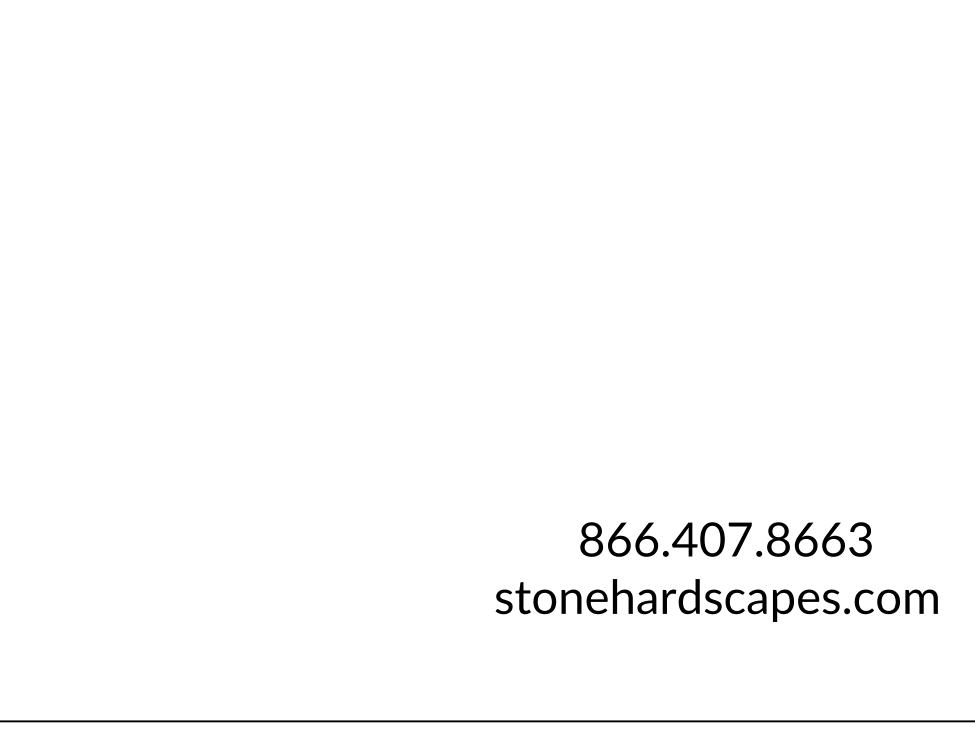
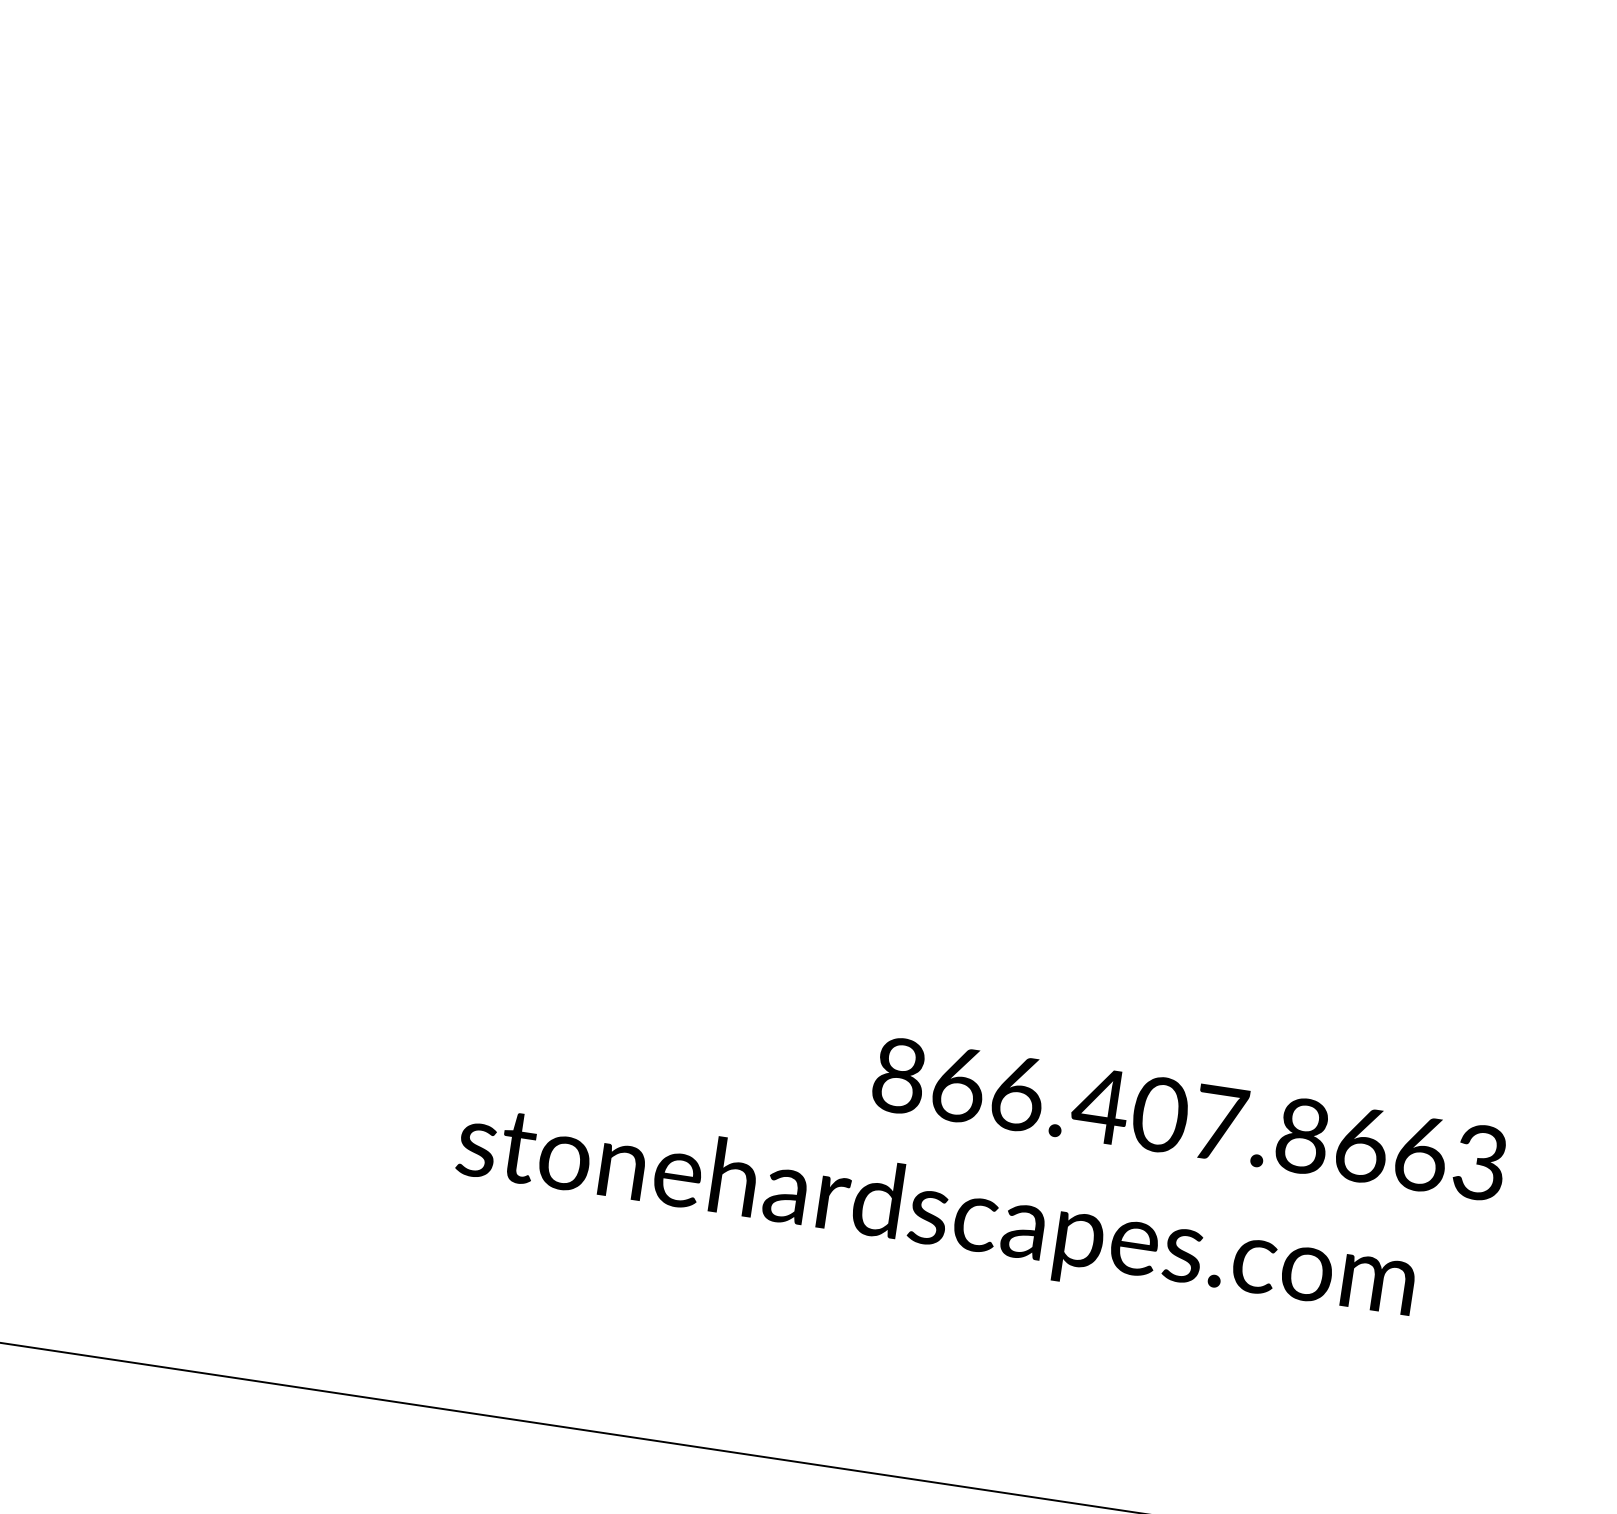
text: (725, 539) -> (1188, 1118), moved
text: (716, 600) -> (935, 1215), moved

